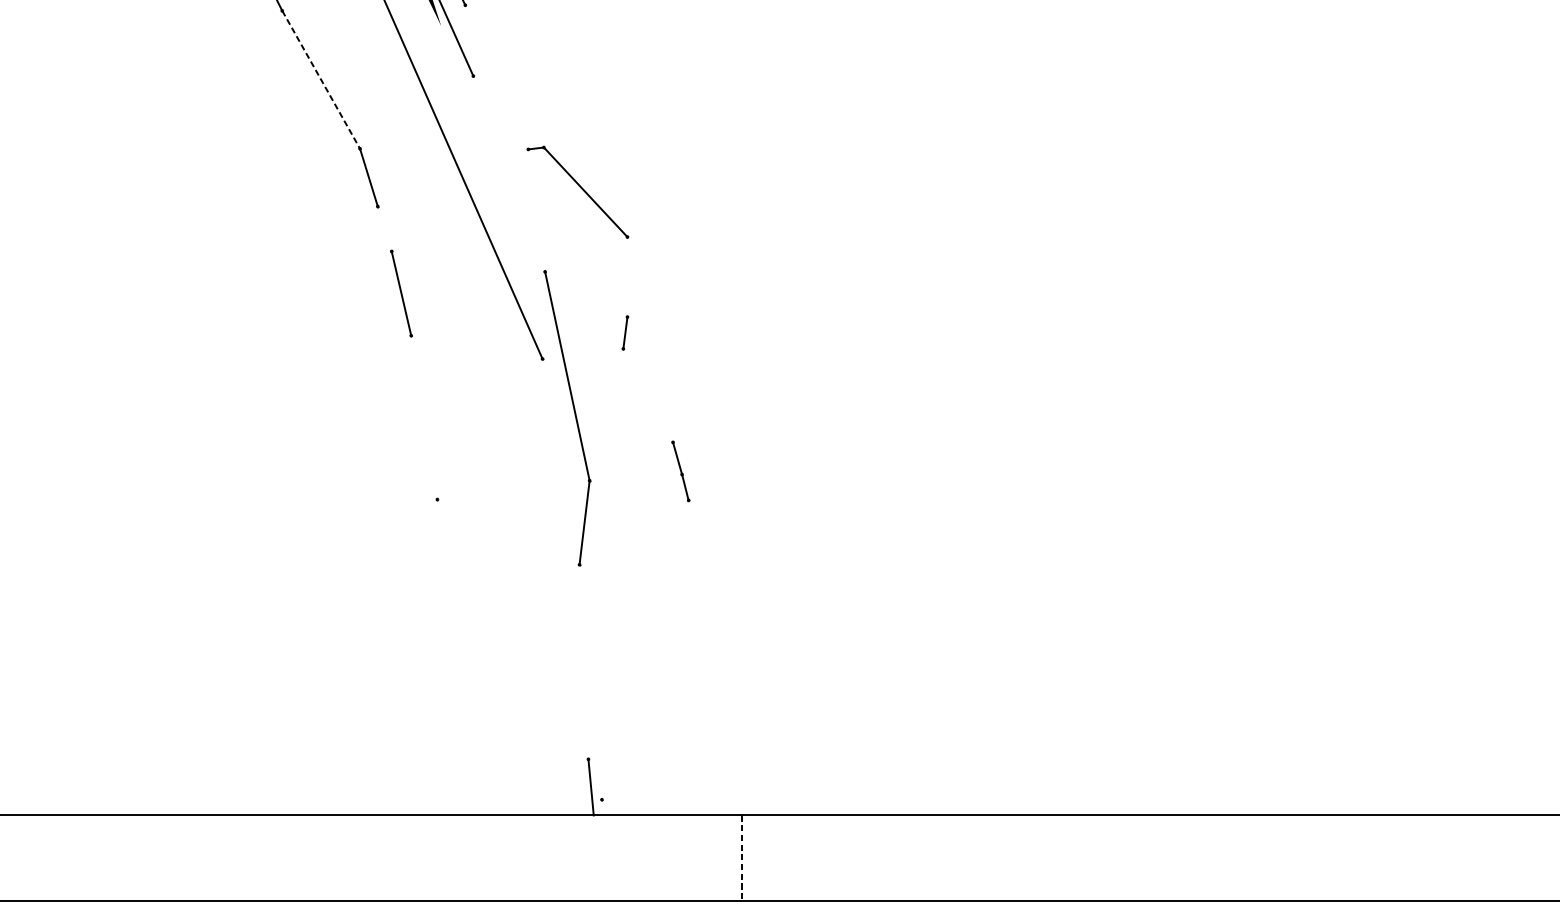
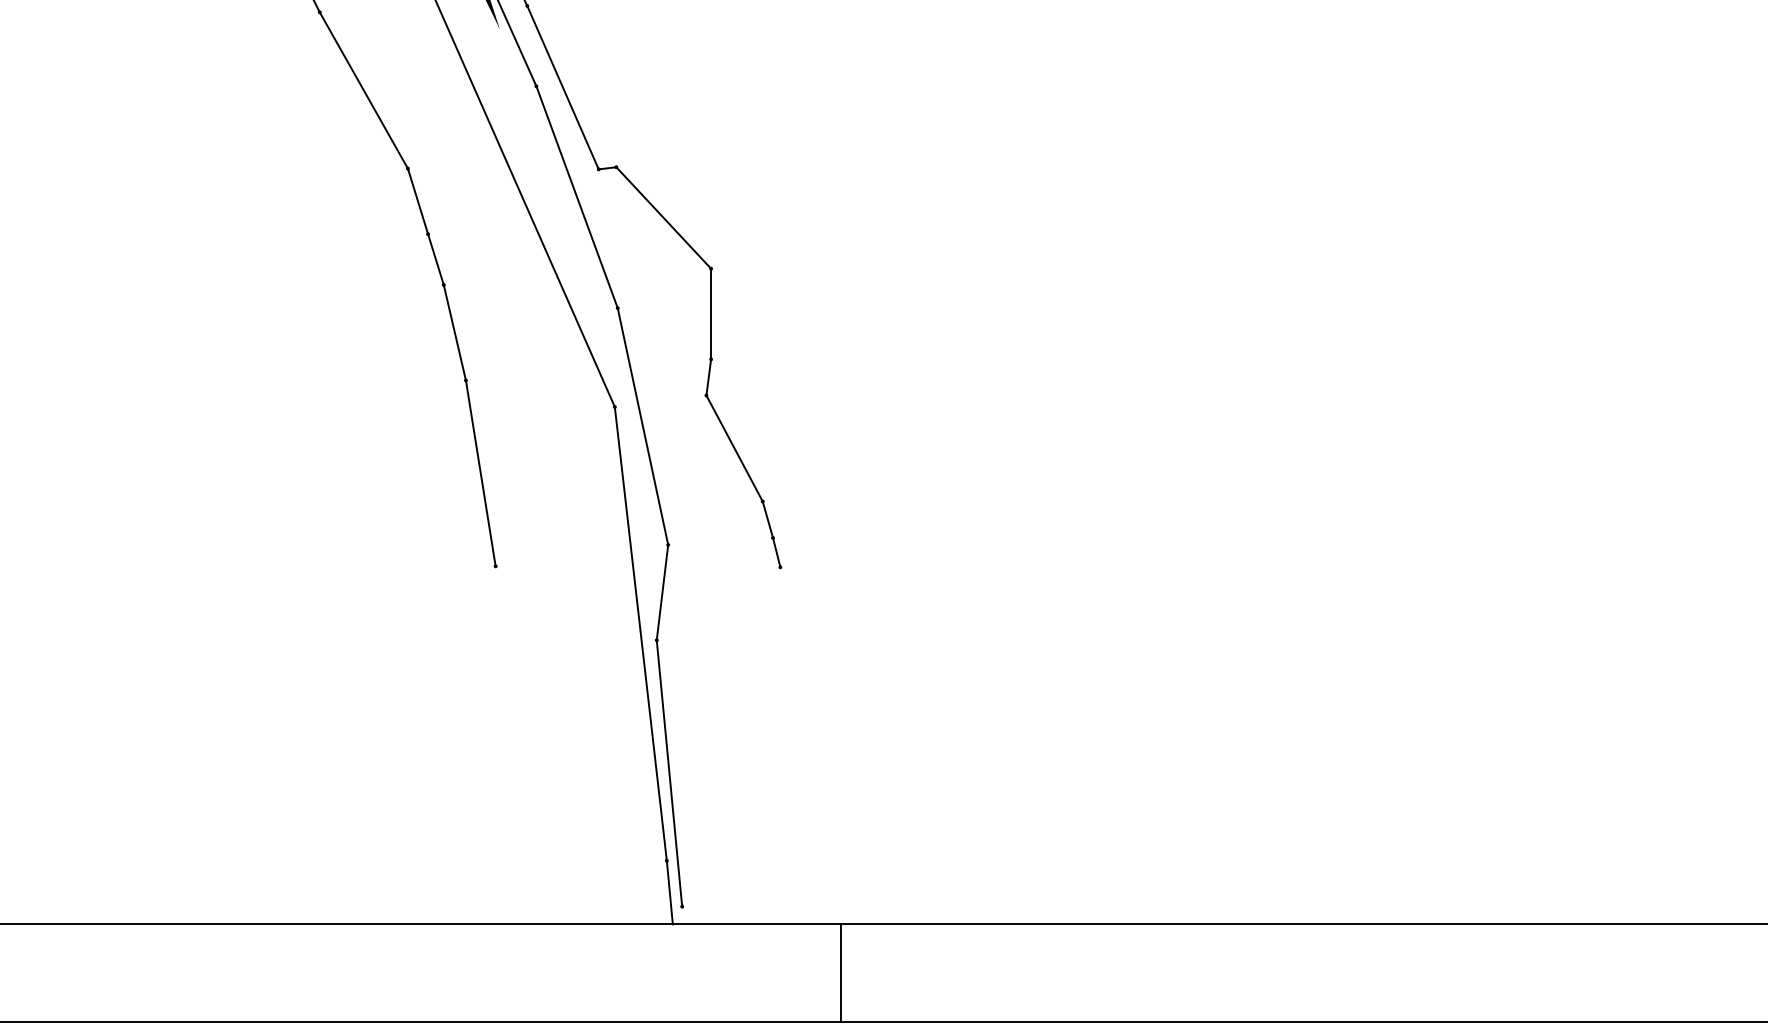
line: (496, 77) -> (562, 87), added
line: (320, 79) -> (363, 90), dashed -> solid
line: (508, 174) -> (576, 197), added
line: (384, 228) -> (435, 259), added
line: (627, 276) -> (711, 313), added
line: (648, 395) -> (734, 448), added
line: (424, 417) -> (480, 473), added
line: (565, 558) -> (640, 633), added
line: (590, 682) -> (669, 773), added
line: (741, 857) -> (840, 972), dashed -> solid

